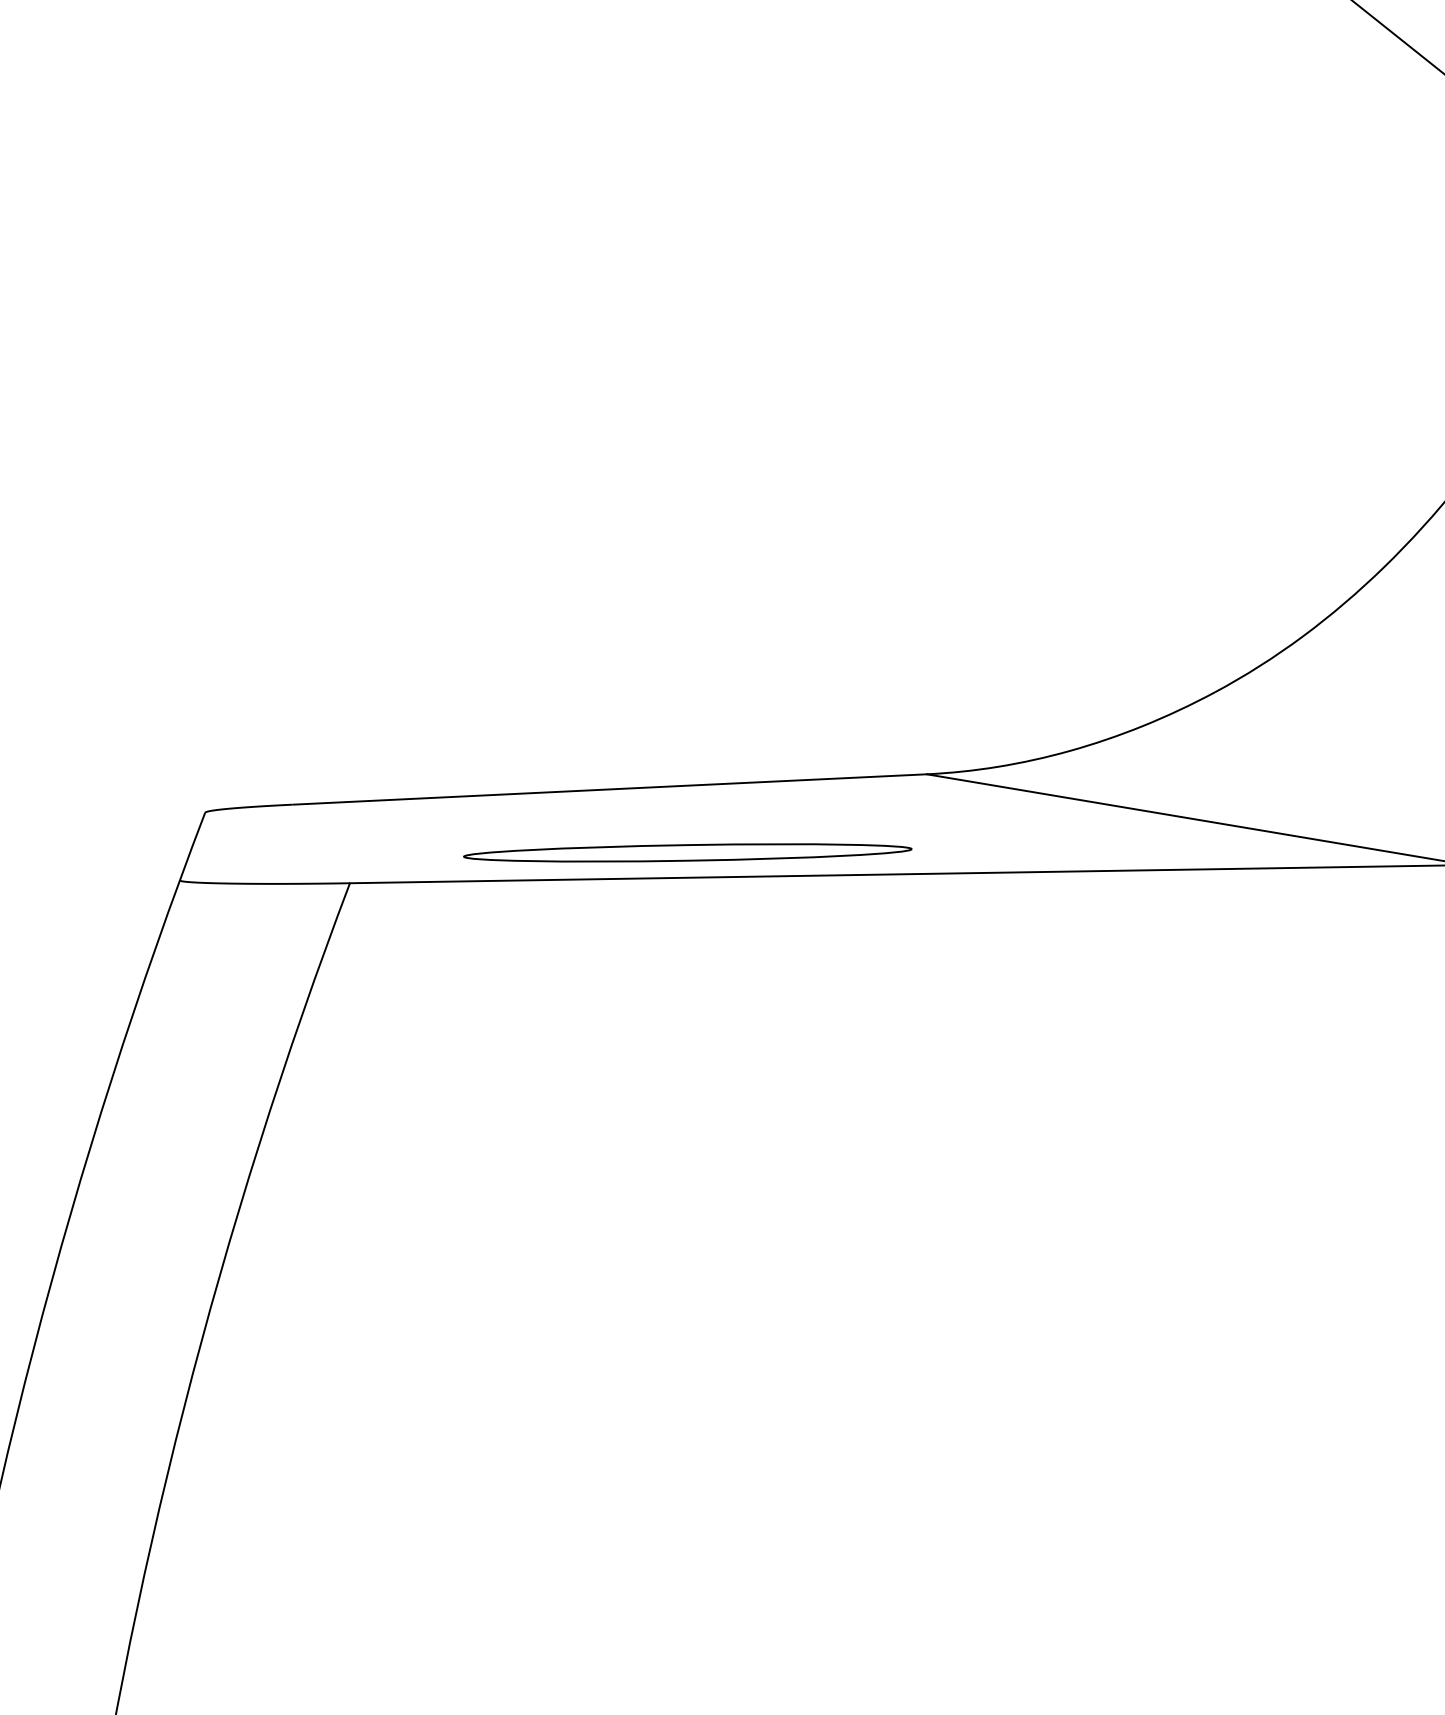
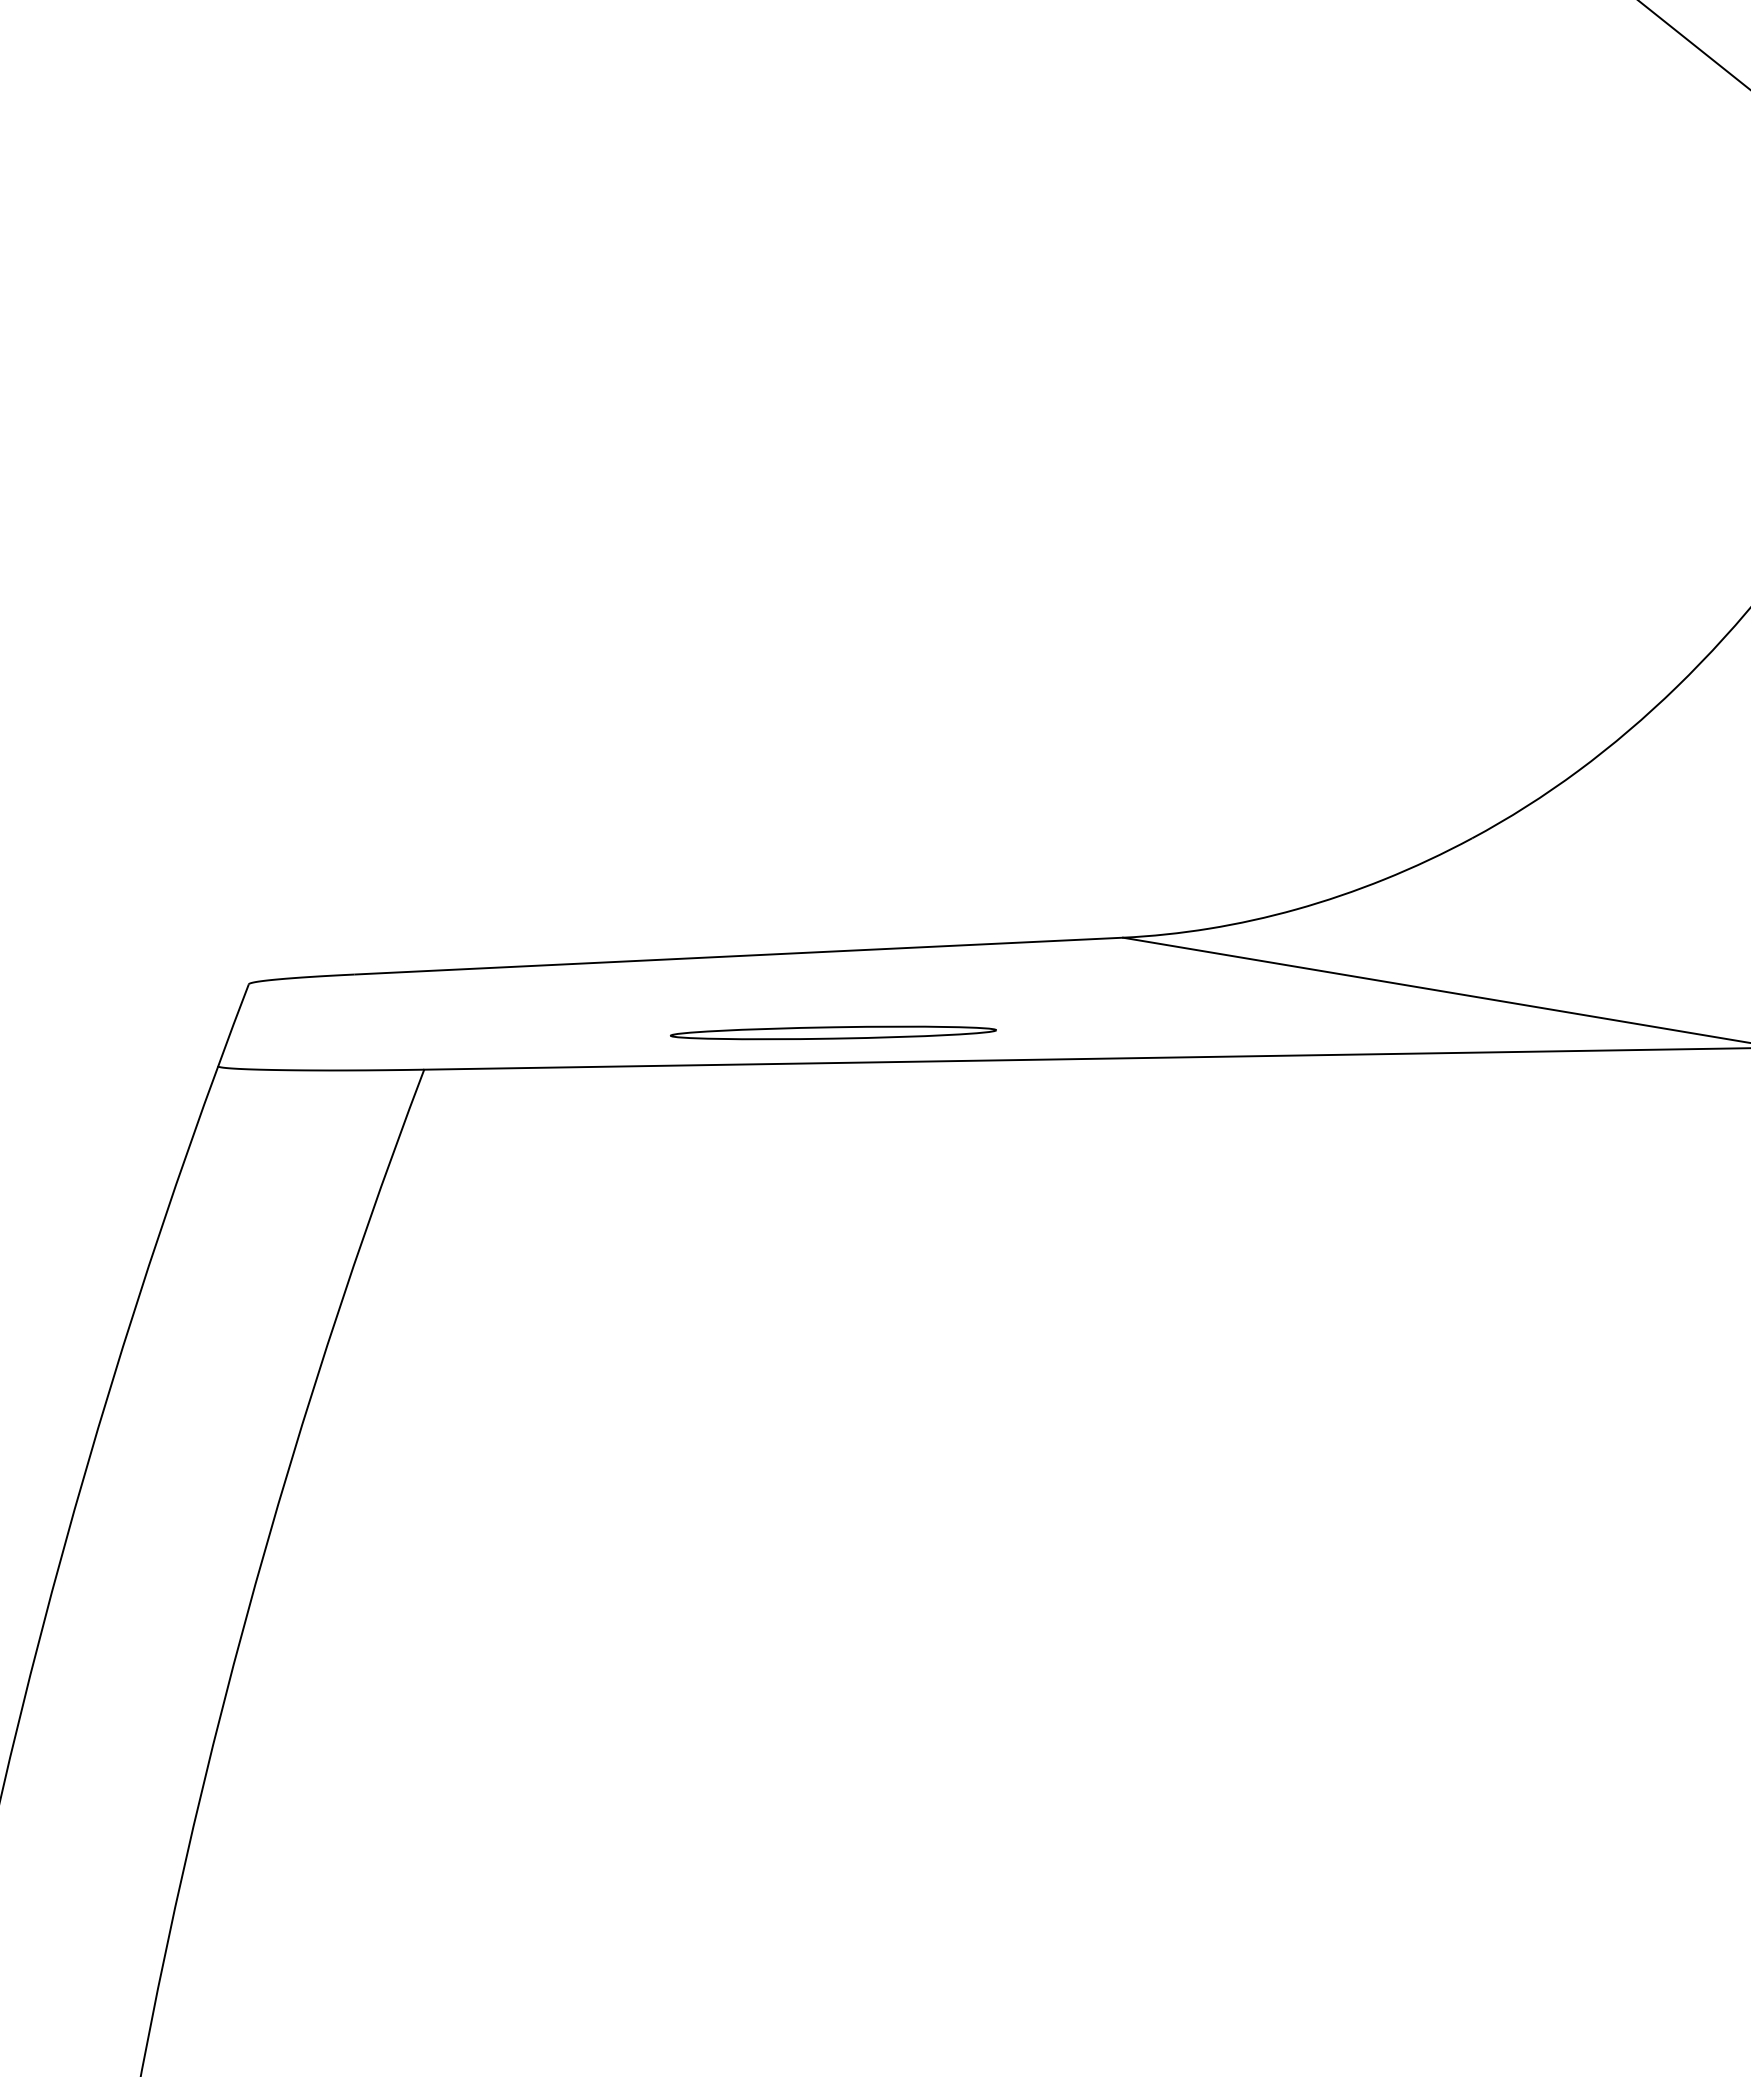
part: (687, 852) -> (833, 1032), size x0.6

